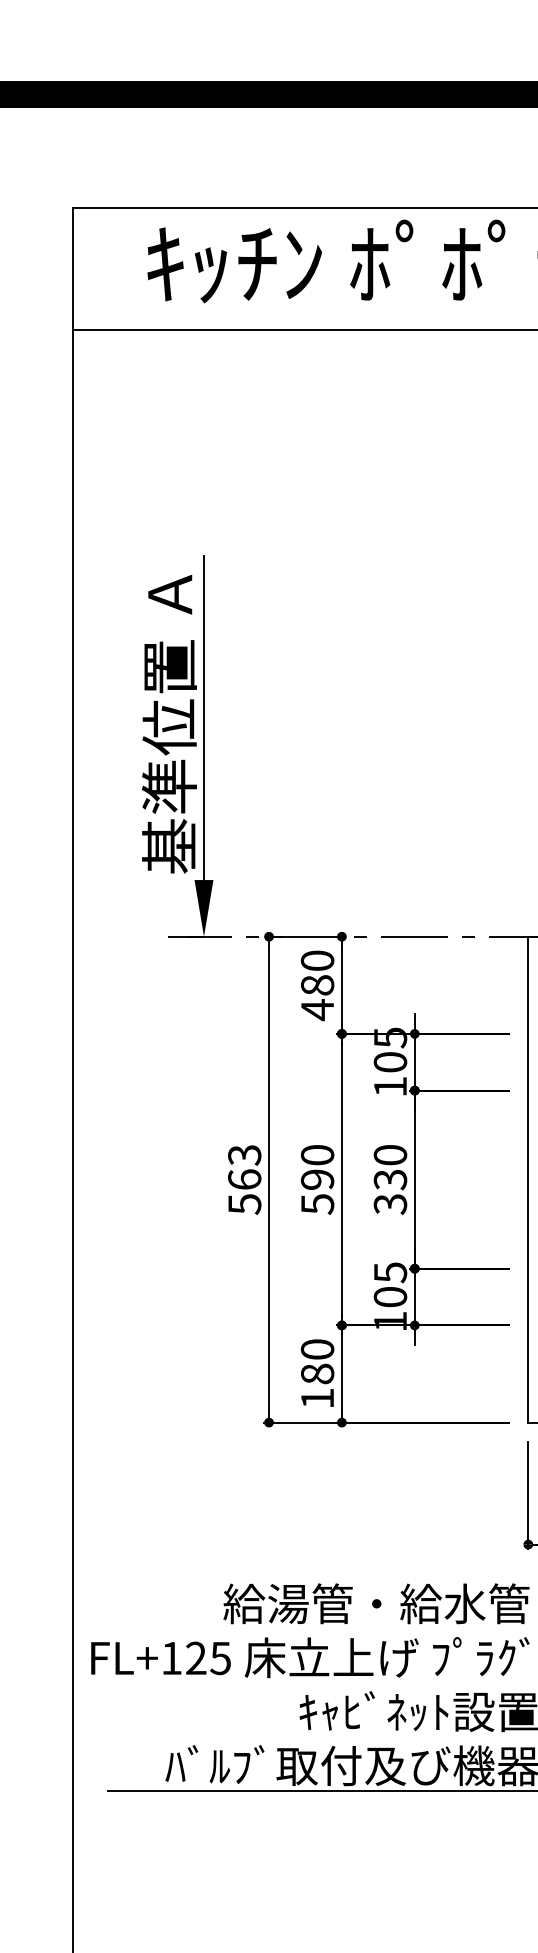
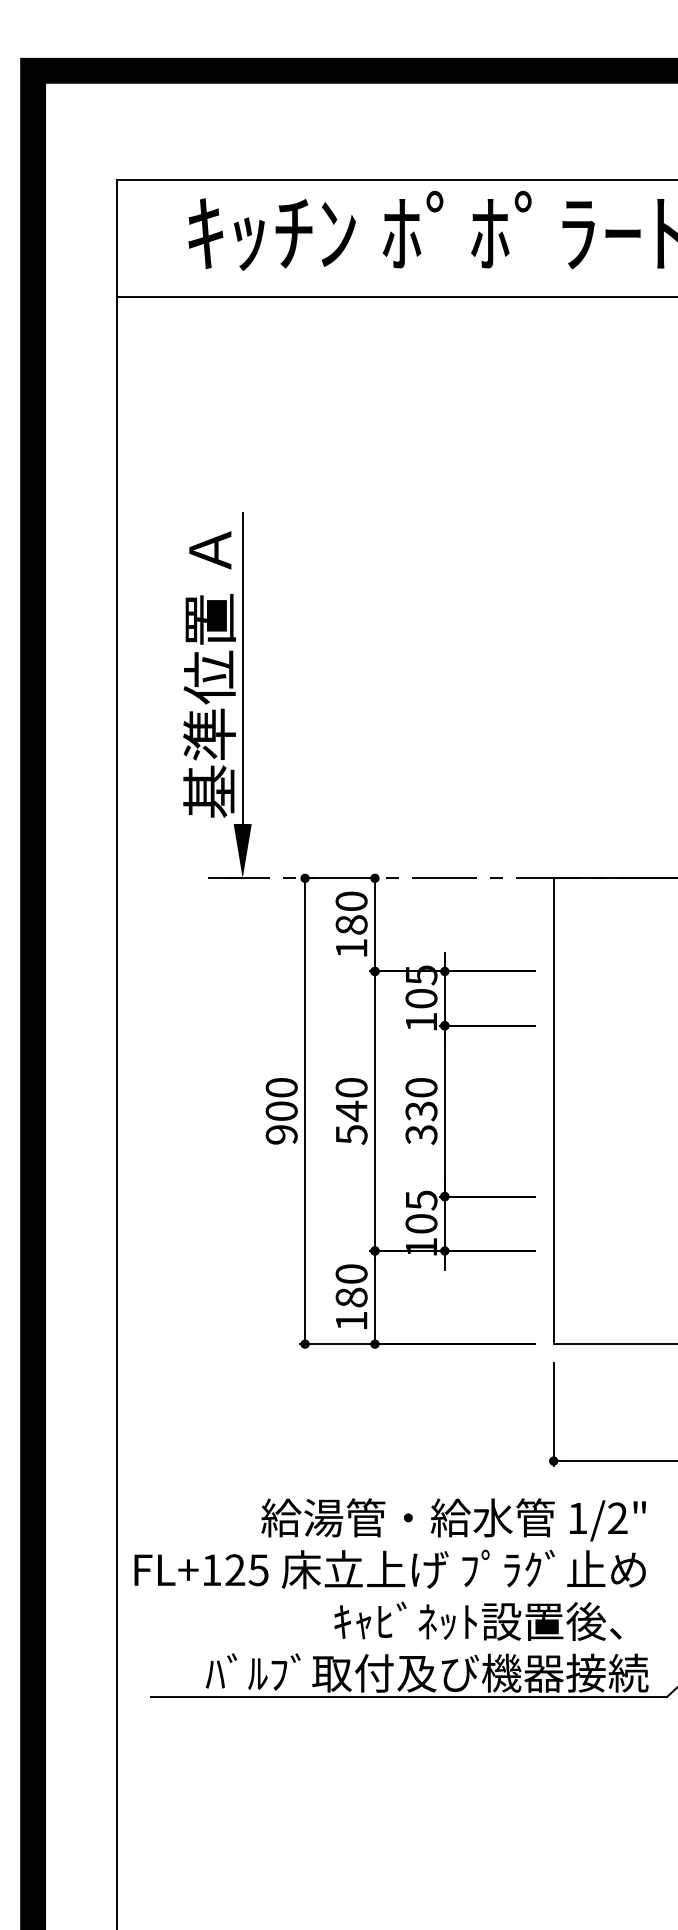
text: (317, 1009) -> (351, 948), 480 -> 180
text: (244, 1179) -> (281, 1111), 563 -> 900
text: (317, 1179) -> (351, 1111), 590 -> 540

